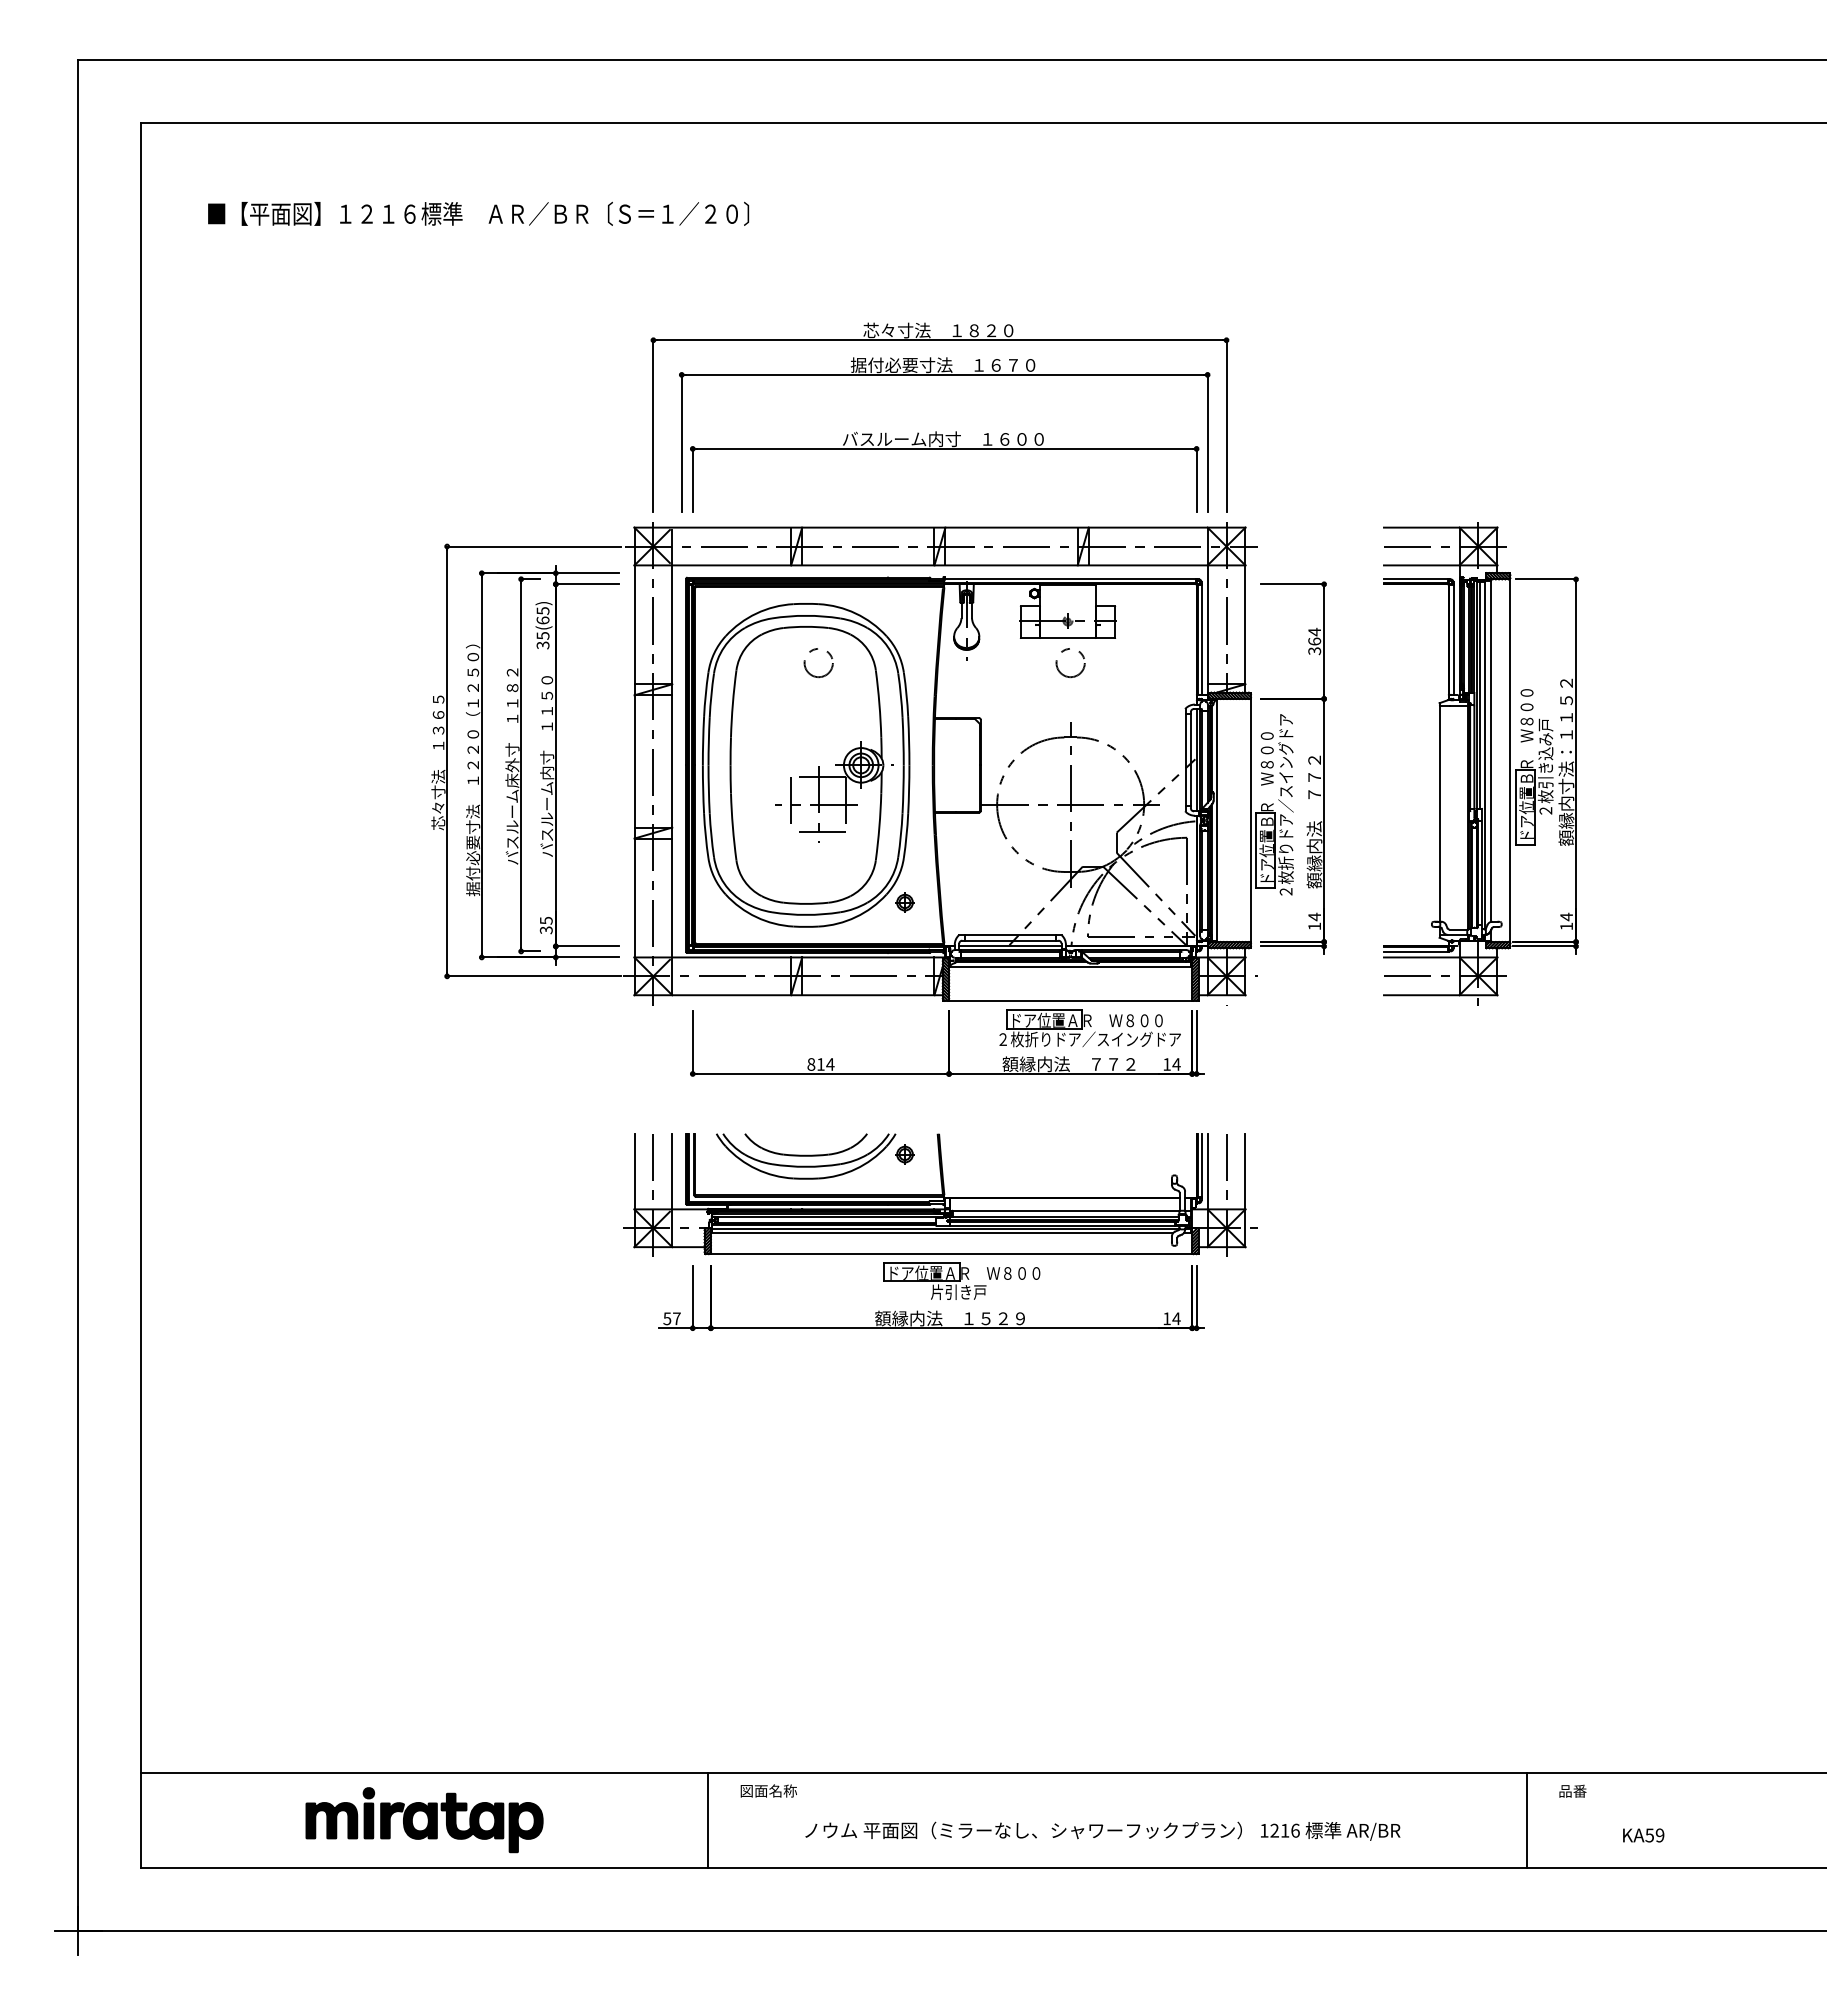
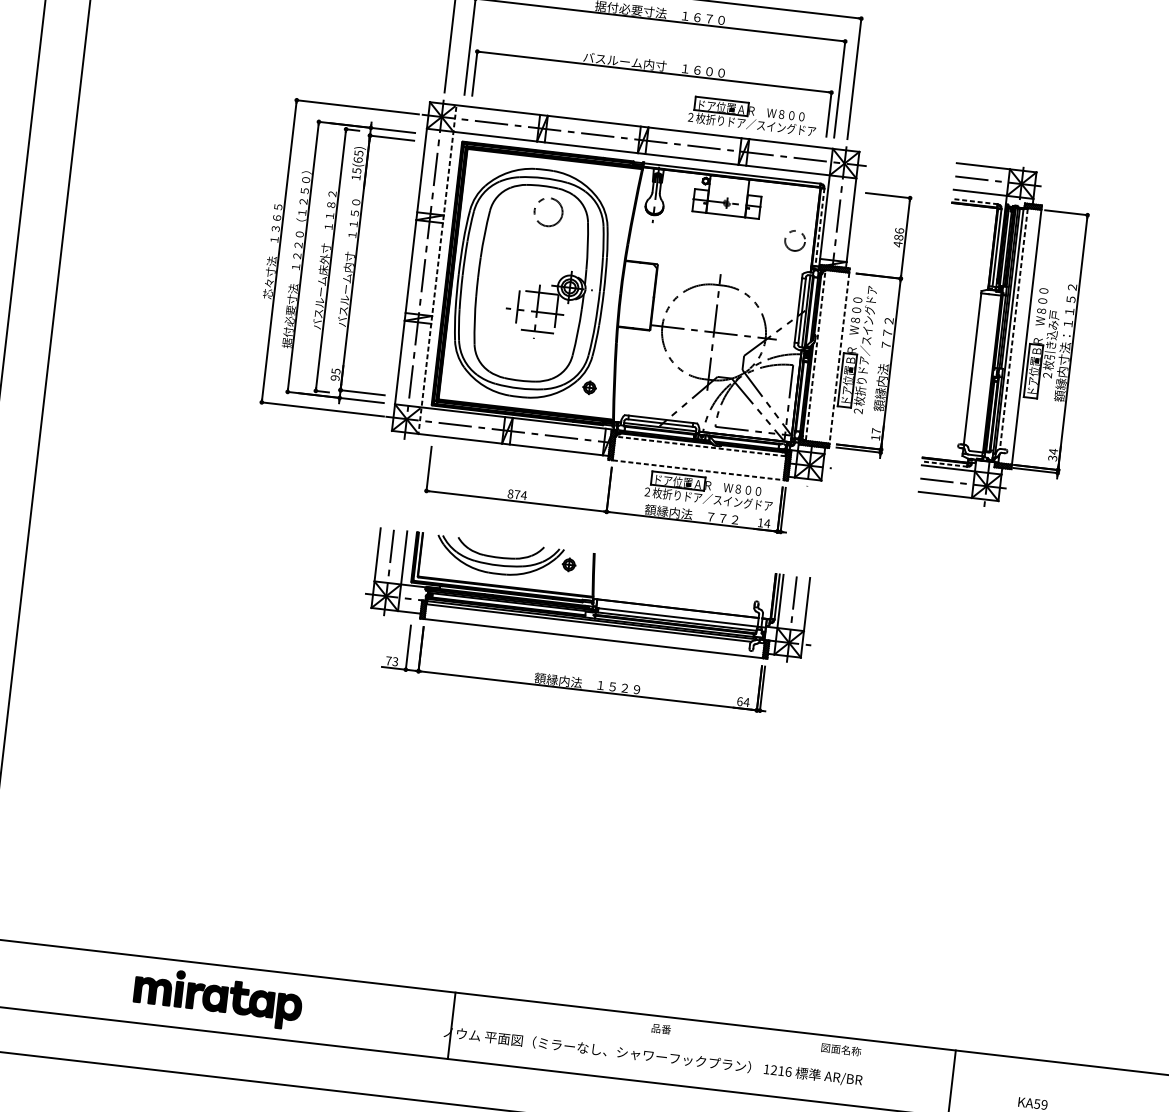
part: (1089, 495) -> (752, 116), added
line: (1415, 578) -> (974, 201), solid -> dashed
line: (1202, 640) -> (820, 227), solid -> dashed
text: (1314, 641) -> (898, 237), 364 -> 486
text: (542, 645) -> (355, 177), 35(65) -> 15(65)
circle: (818, 663) -> (548, 212), size x1.4
circle: (1070, 663) -> (794, 241), moved
line: (1491, 751) -> (1014, 329), solid -> dashed
line: (672, 762) -> (437, 270), solid -> dashed
line: (1217, 819) -> (816, 354), solid -> dashed
line: (1250, 820) -> (839, 358), solid -> dashed
text: (1314, 916) -> (876, 430), 14 -> 17
text: (1566, 926) -> (1052, 458), 14 -> 34
text: (546, 930) -> (335, 378), 35 -> 95
line: (1415, 952) -> (944, 464), solid -> dashed
line: (1070, 966) -> (700, 446), solid -> dashed
line: (1070, 1000) -> (697, 470), solid -> dashed
text: (820, 1064) -> (517, 494), 814 -> 874
part: (961, 1280) -> (598, 658), removed
text: (671, 1318) -> (391, 661), 57 -> 73
text: (1167, 1318) -> (740, 701), 14 -> 64
text: (768, 1790) -> (841, 1049), moved
text: (1572, 1790) -> (661, 1028), moved
part: (424, 1820) -> (217, 998), moved
line: (708, 1820) -> (452, 1025), moved

